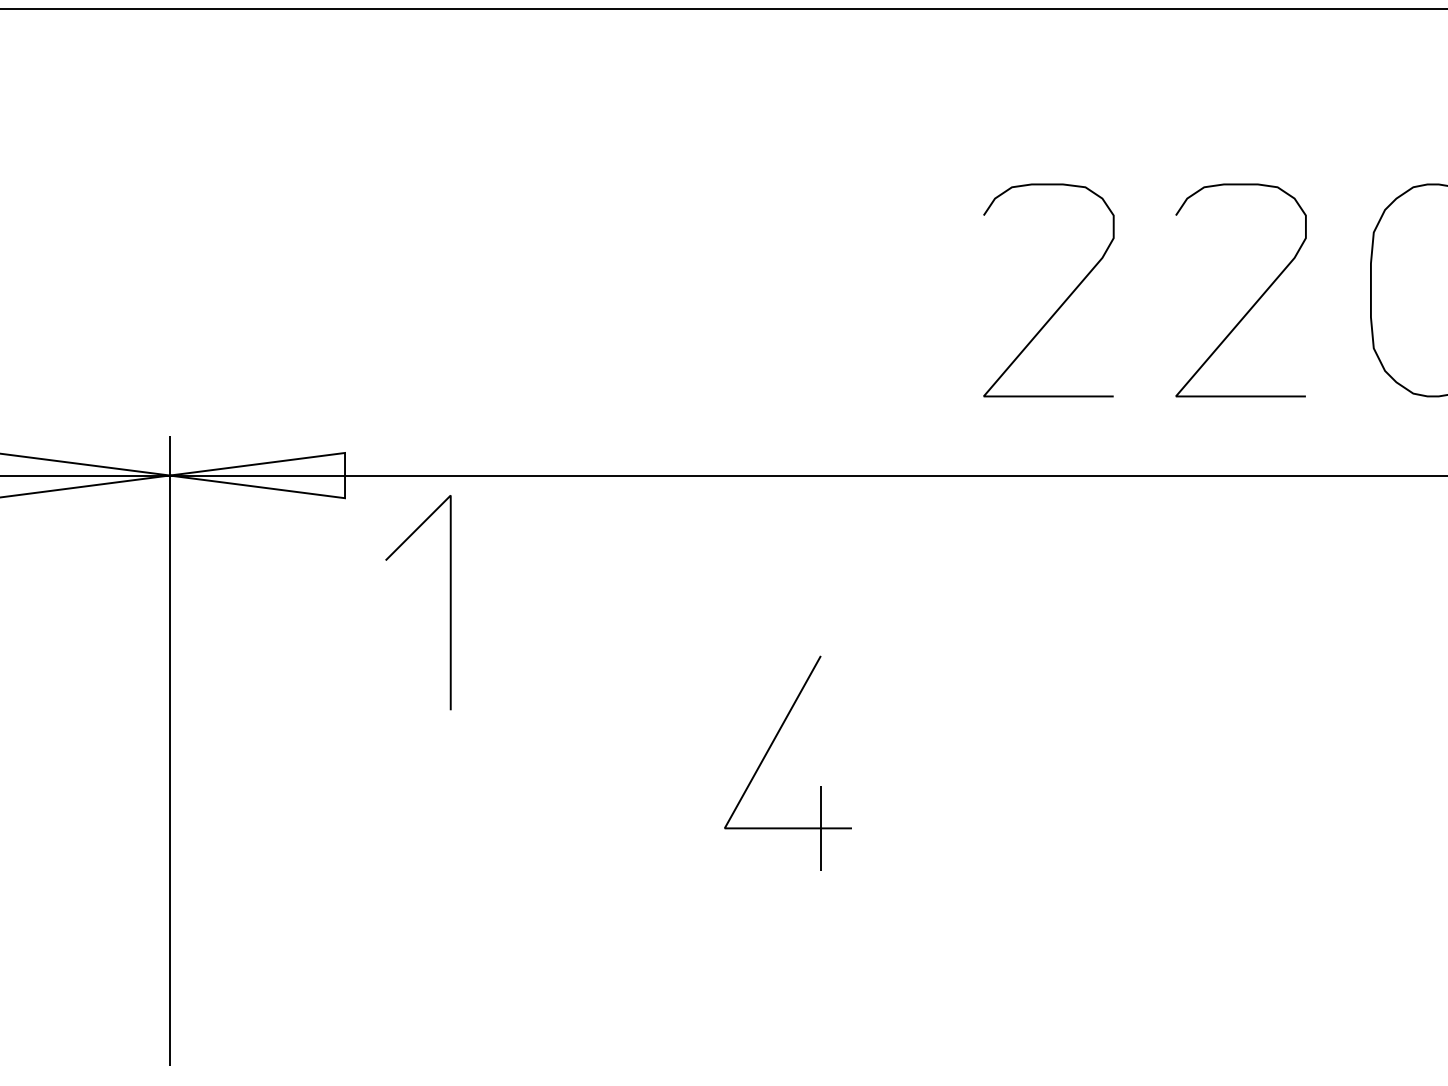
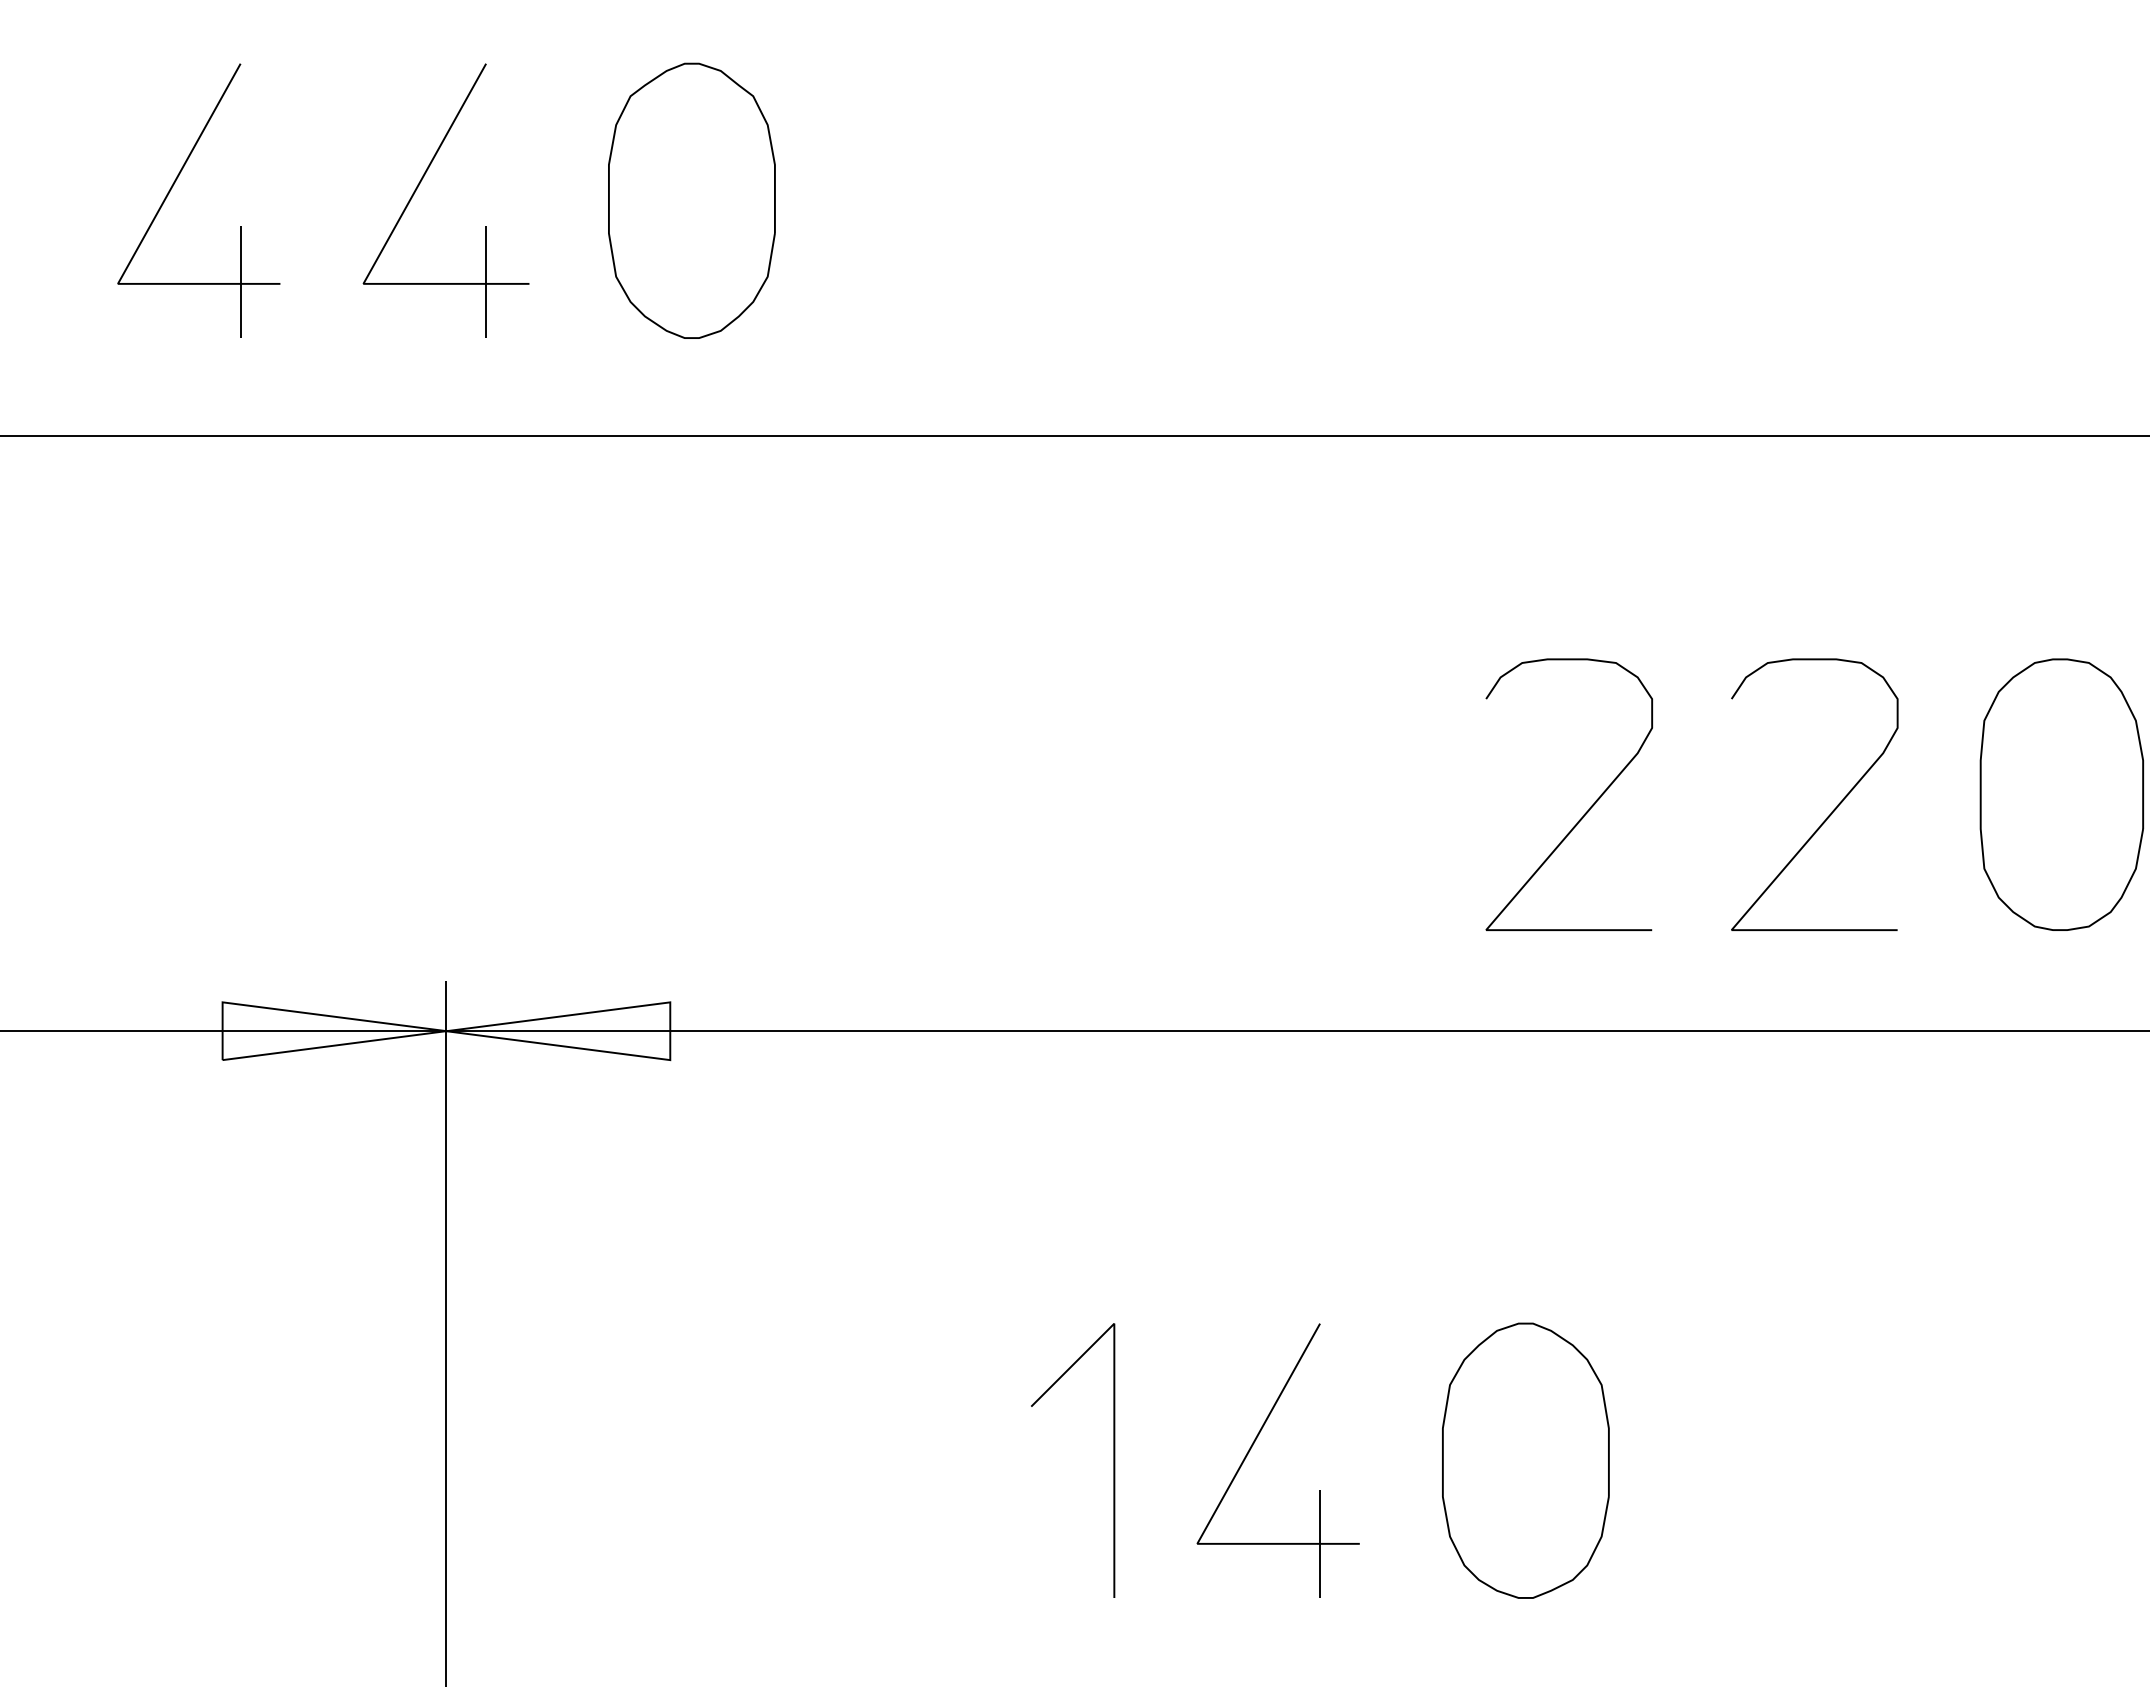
curve: (450, 602) -> (1113, 1460), moved
part: (767, 752) -> (1252, 1447), moved
part: (1014, 811) -> (1525, 1460), added

